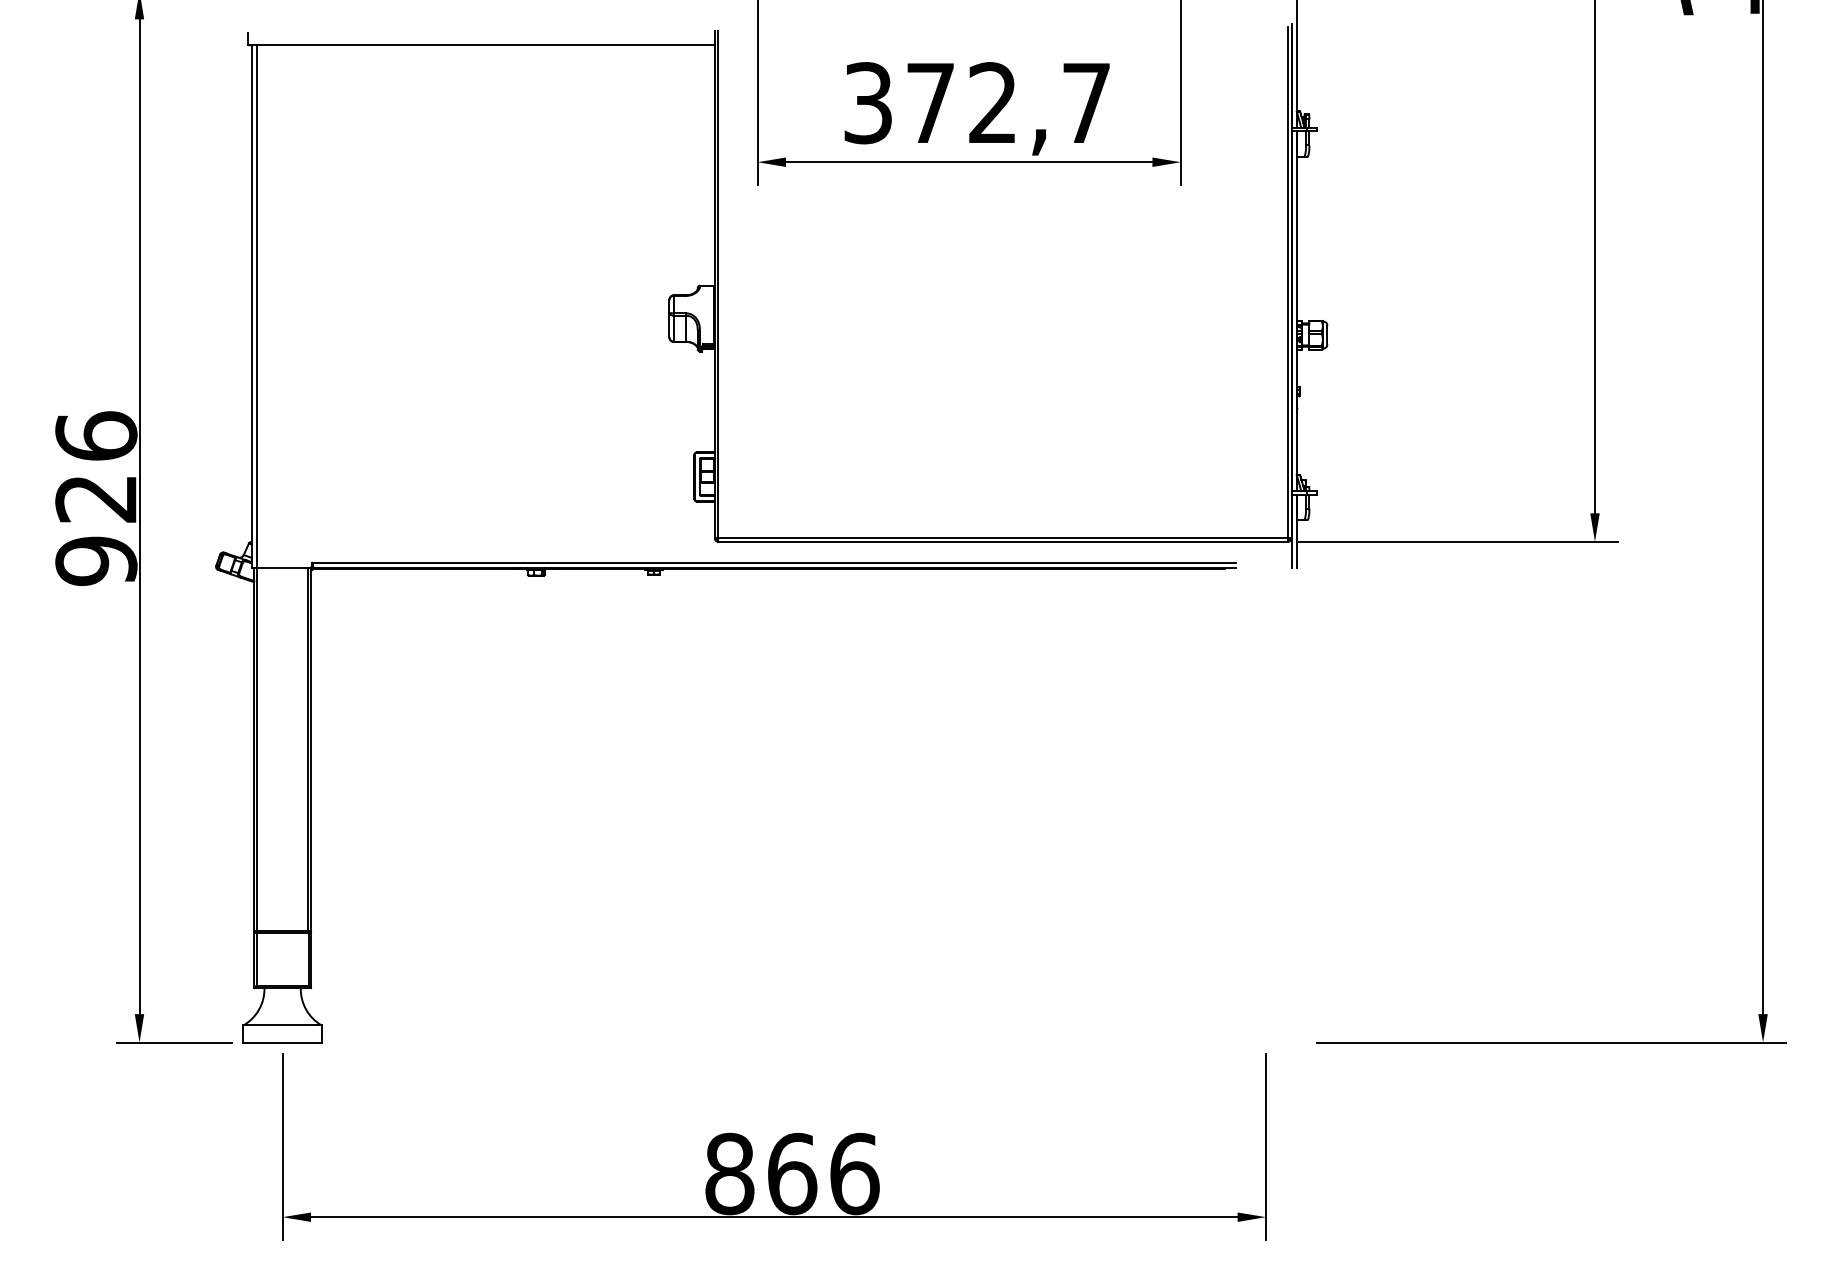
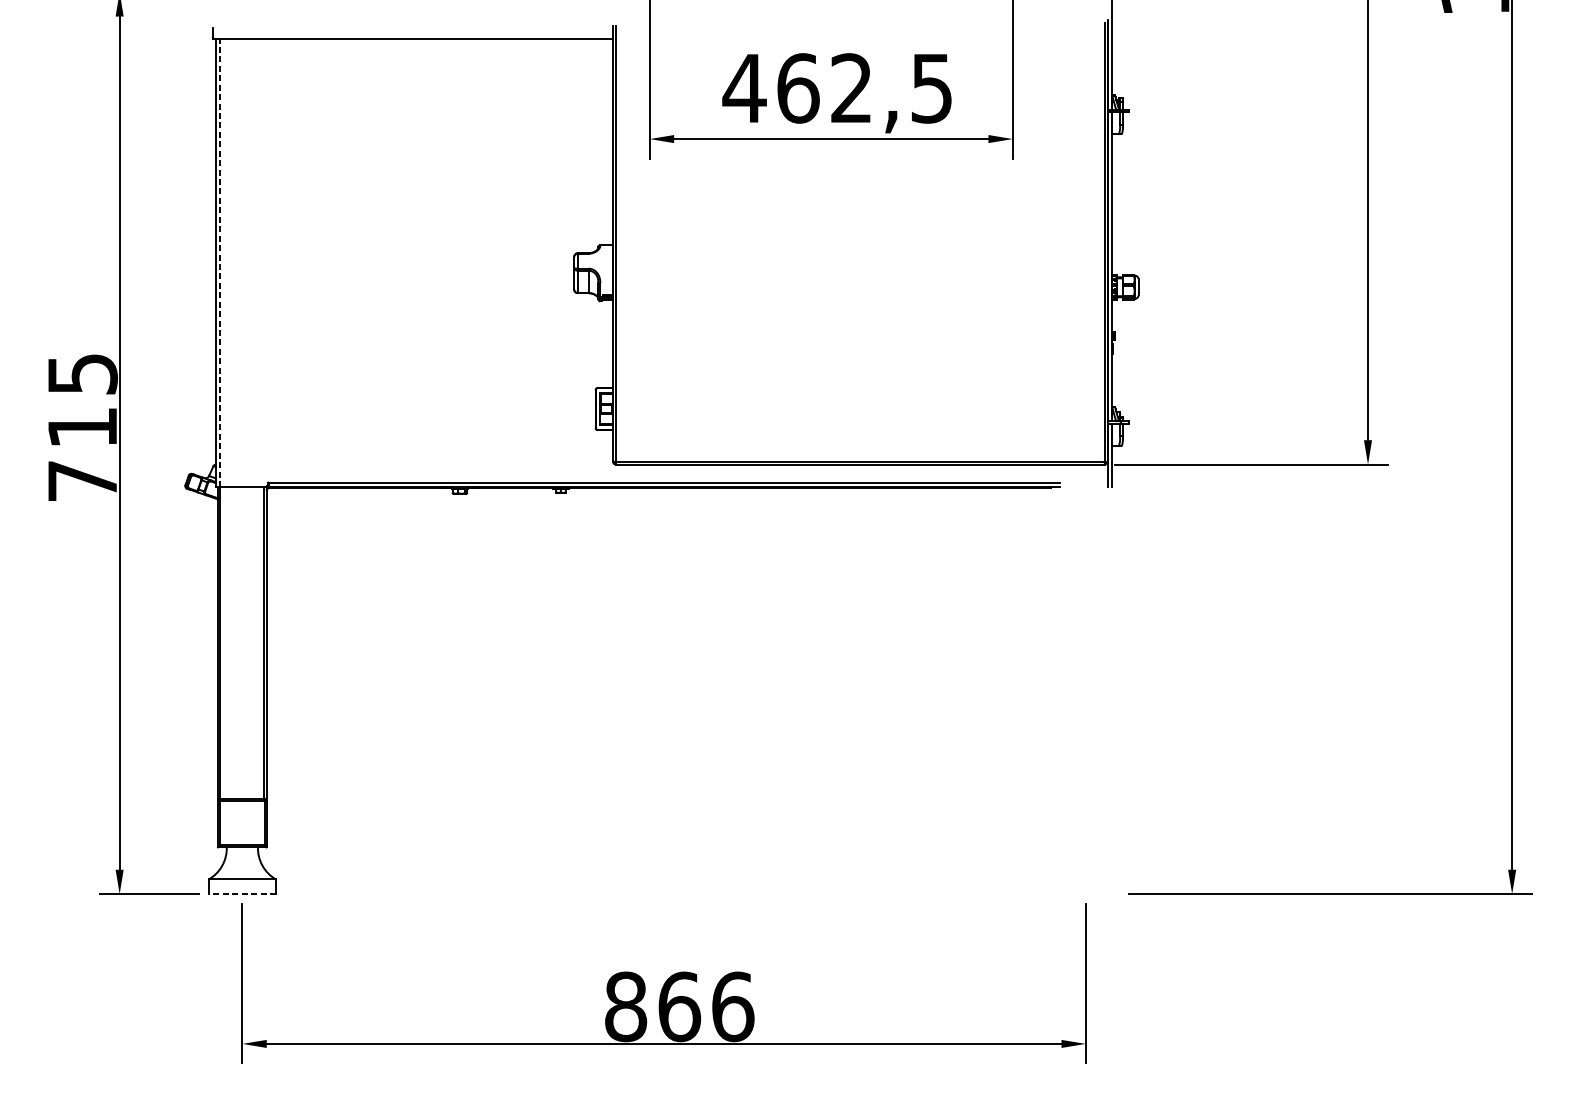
text: (975, 103) -> (836, 88), 372,7 -> 462,5
line: (256, 306) -> (219, 262), solid -> dashed
text: (96, 498) -> (82, 427), 926 -> 715
line: (282, 1042) -> (242, 894), solid -> dashed

